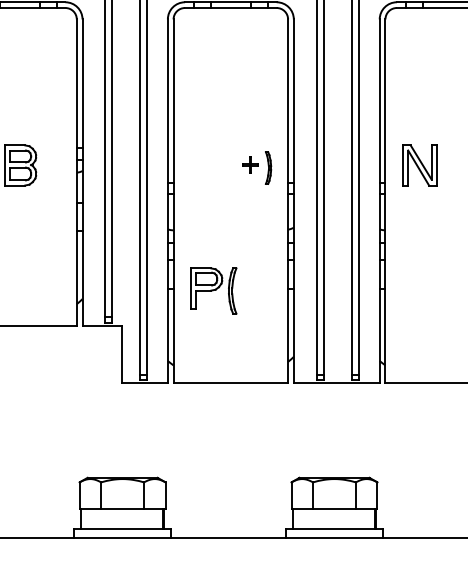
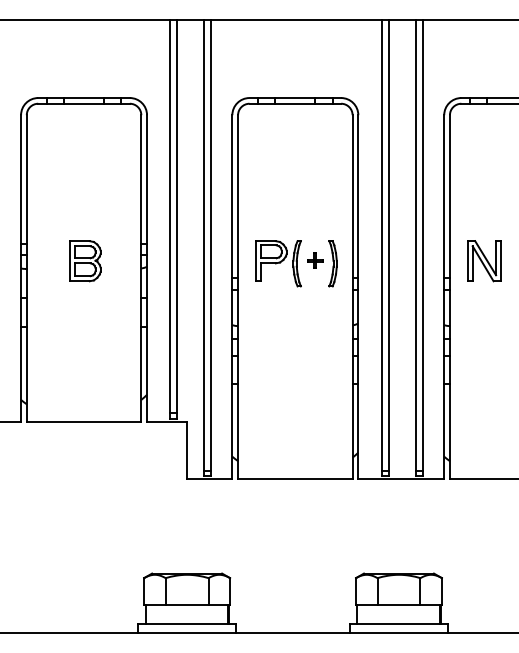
part: (268, 167) -> (332, 263), size x1.43
part: (214, 290) -> (278, 263), moved

